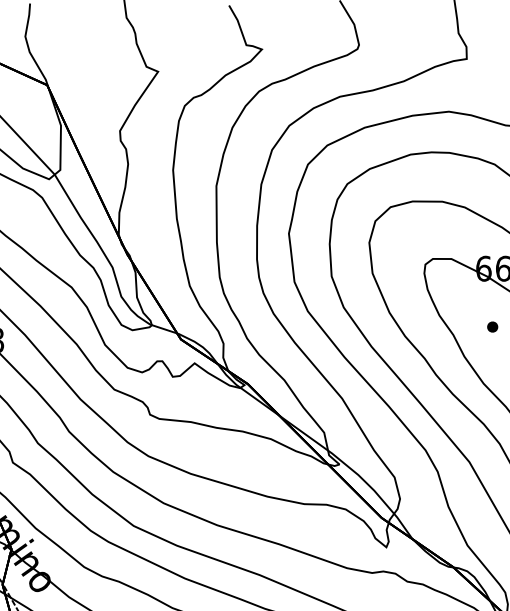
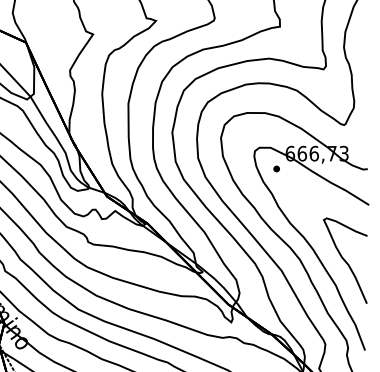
part: (492, 326) -> (276, 168), moved

